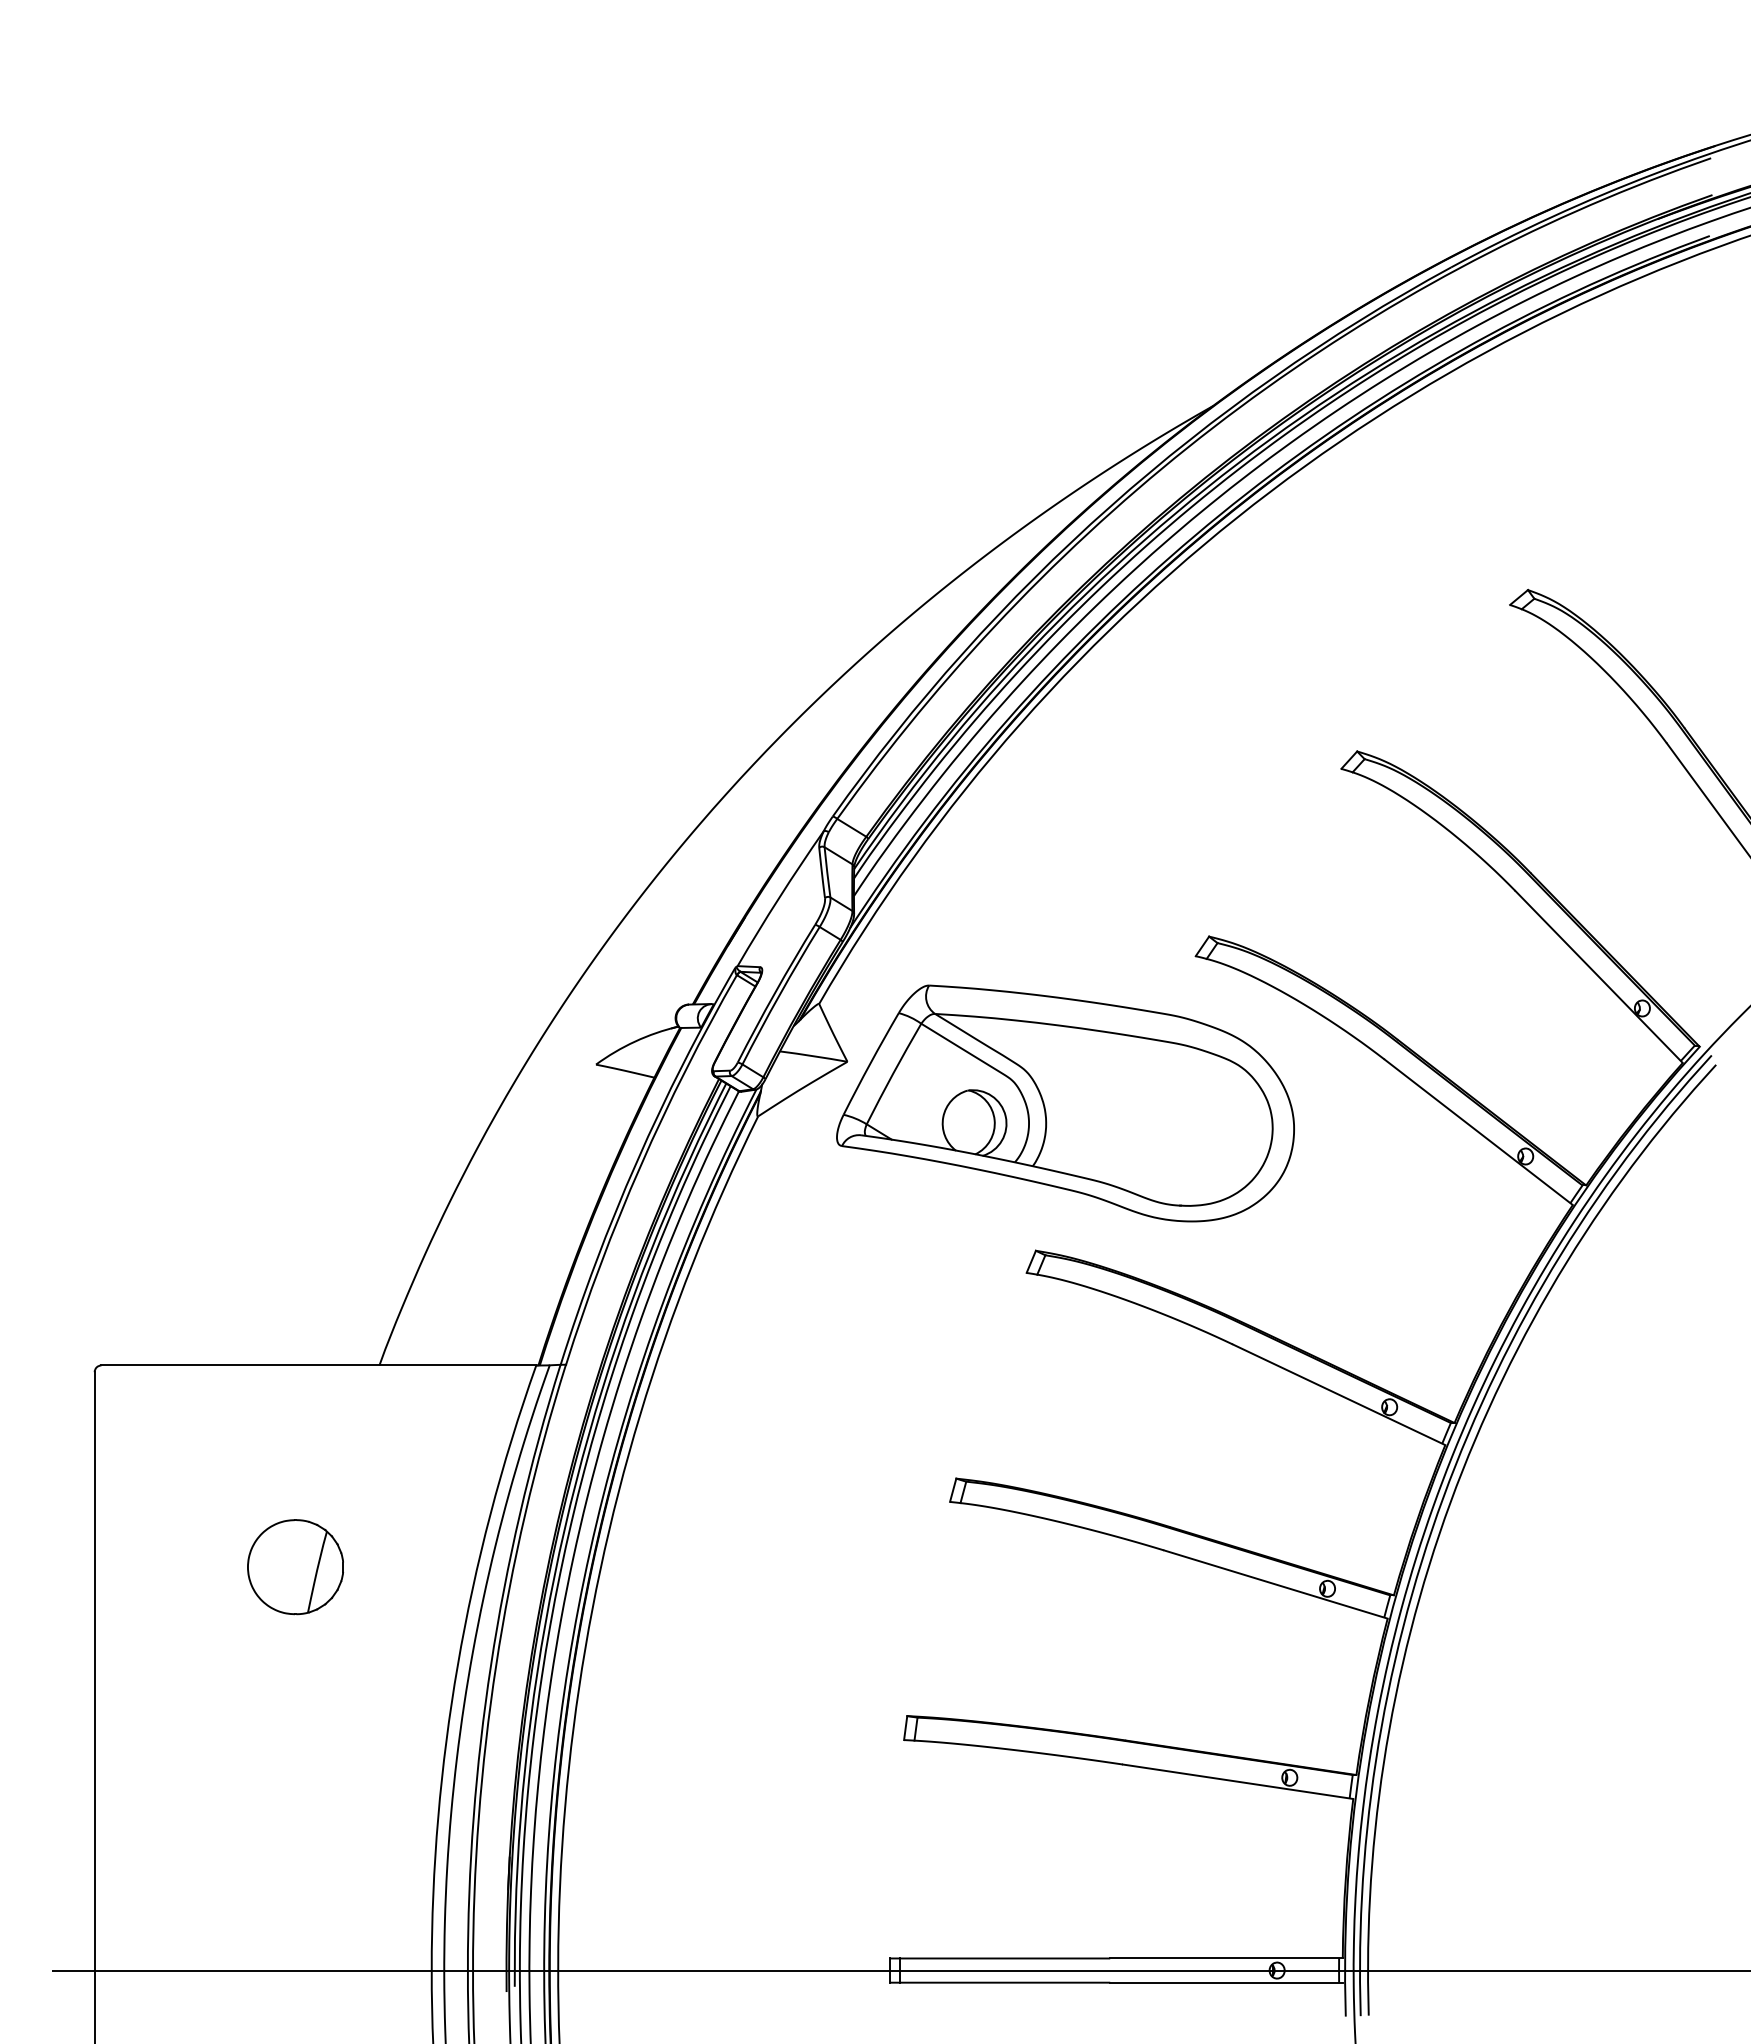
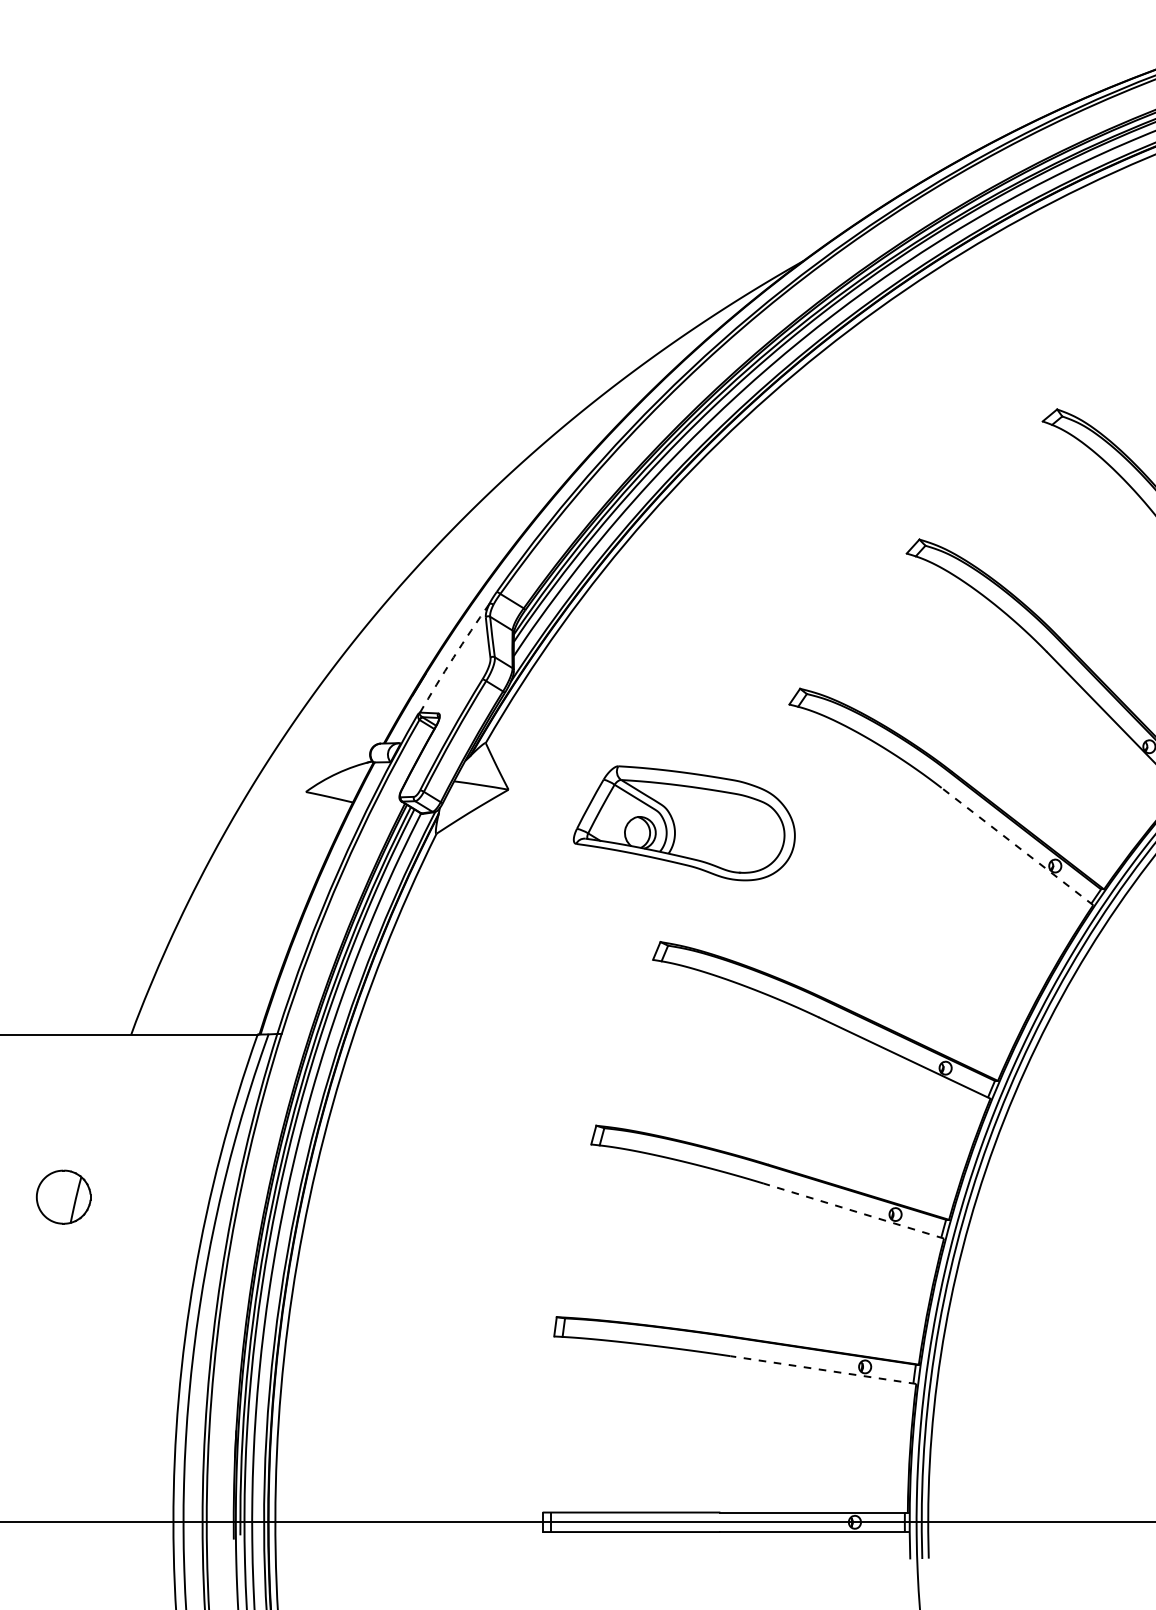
arc: (779, 897) -> (453, 657), solid -> dashed
part: (1065, 1103) -> (684, 823), size x0.6
line: (1478, 1132) -> (1017, 846), solid -> dashed
part: (295, 1567) -> (63, 1197), size x0.7
line: (1275, 1584) -> (853, 1211), solid -> dashed
line: (1237, 1781) -> (822, 1369), solid -> dashed

